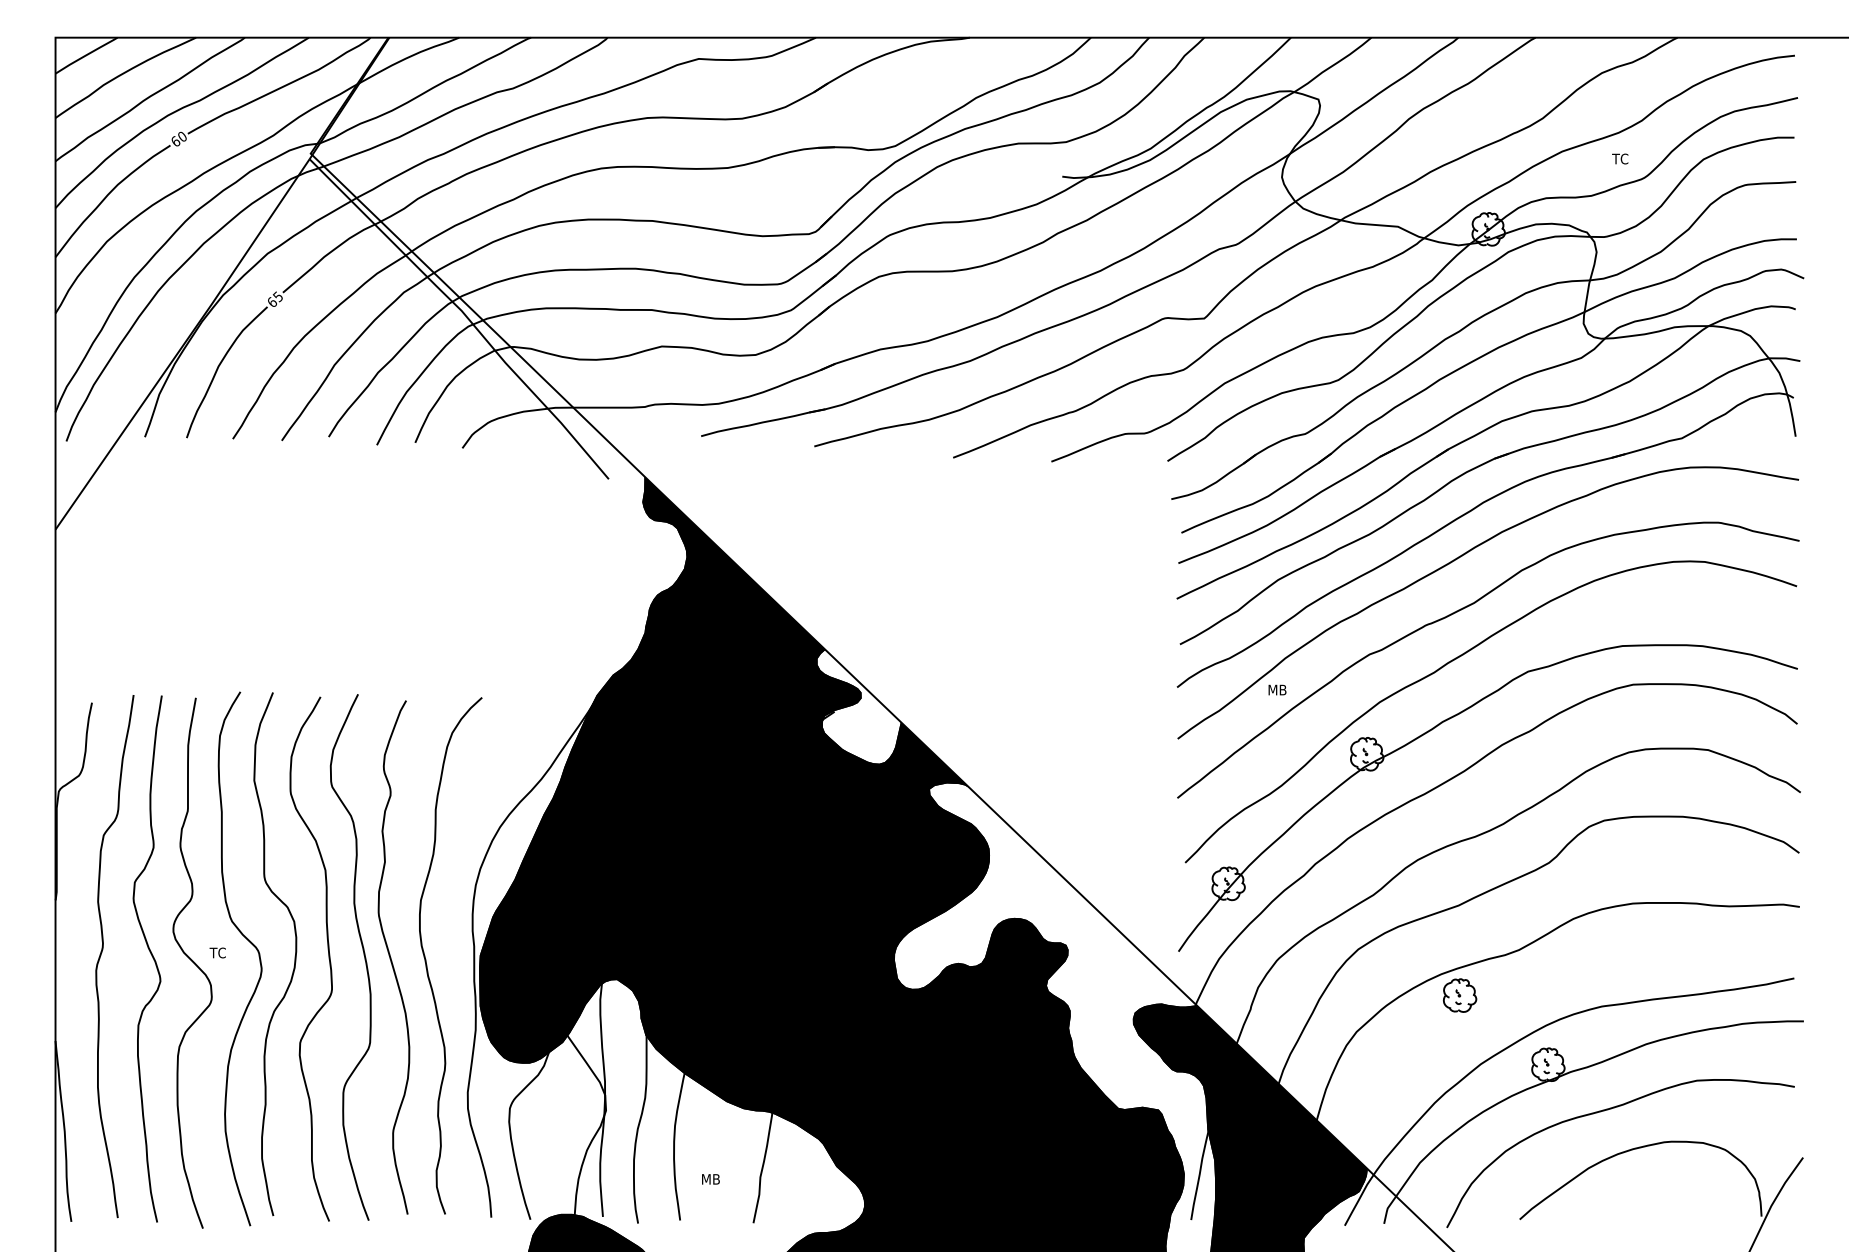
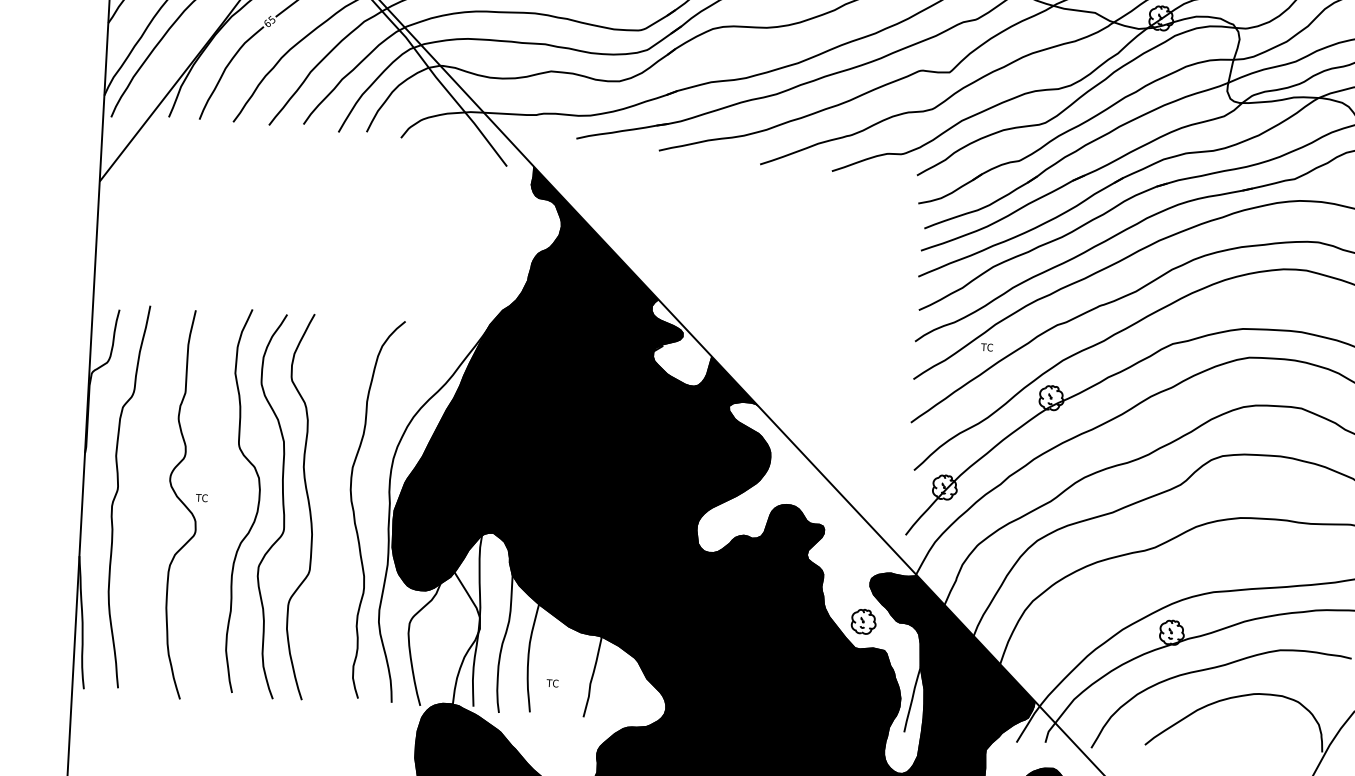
text: (1276, 689) -> (987, 347), MB -> TC
curve: (252, 945) -> (227, 493), removed
curve: (151, 956) -> (153, 498), removed
curve: (391, 957) -> (328, 508), removed
part: (1460, 995) -> (864, 621), moved
text: (709, 1179) -> (553, 683), MB -> TC

